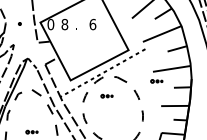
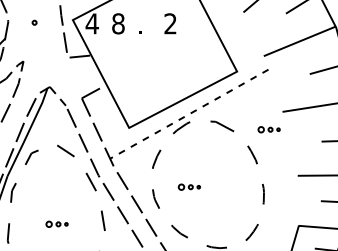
text: (50, 24) -> (91, 23), 0 -> 4
text: (92, 24) -> (169, 23), 6 -> 2
part: (156, 81) -> (268, 129), moved
part: (106, 95) -> (188, 185), moved

